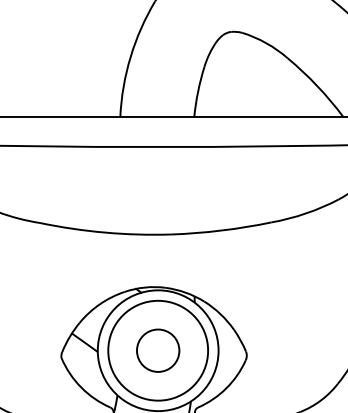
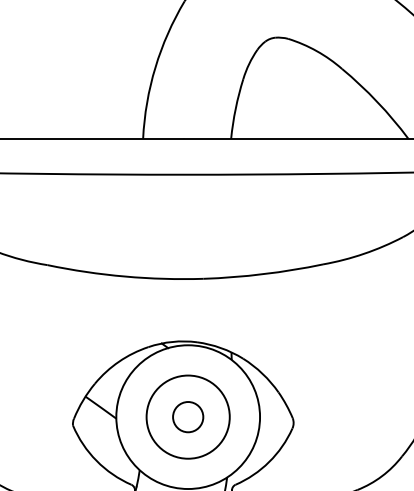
circle: (158, 350) -> (188, 416), size x0.6
circle: (158, 350) -> (188, 416), size x0.7

